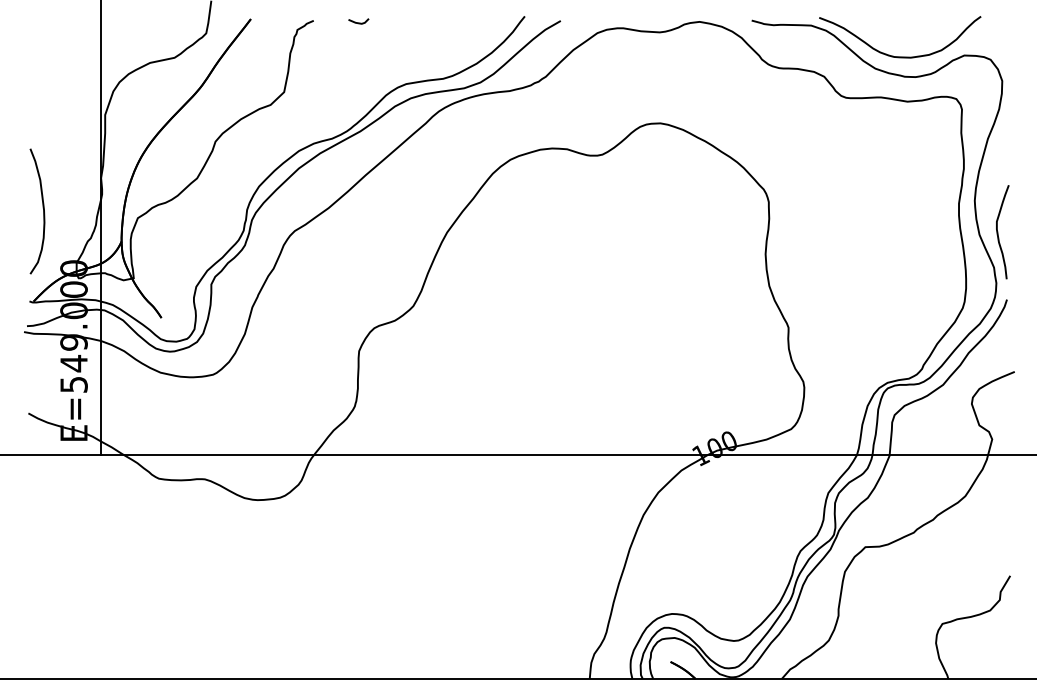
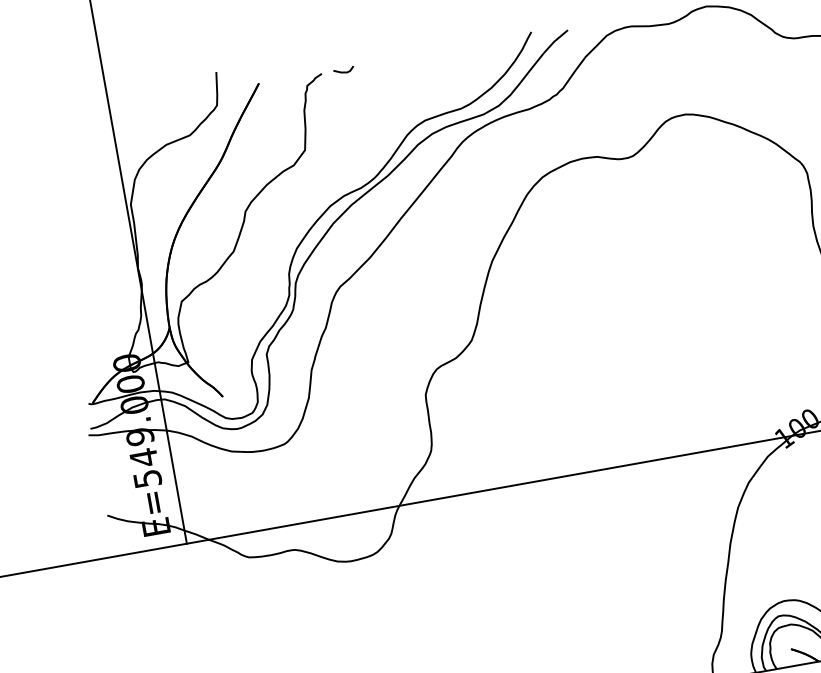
line: (358, 22) -> (343, 71), moved
curve: (43, 211) -> (86, 311), removed

